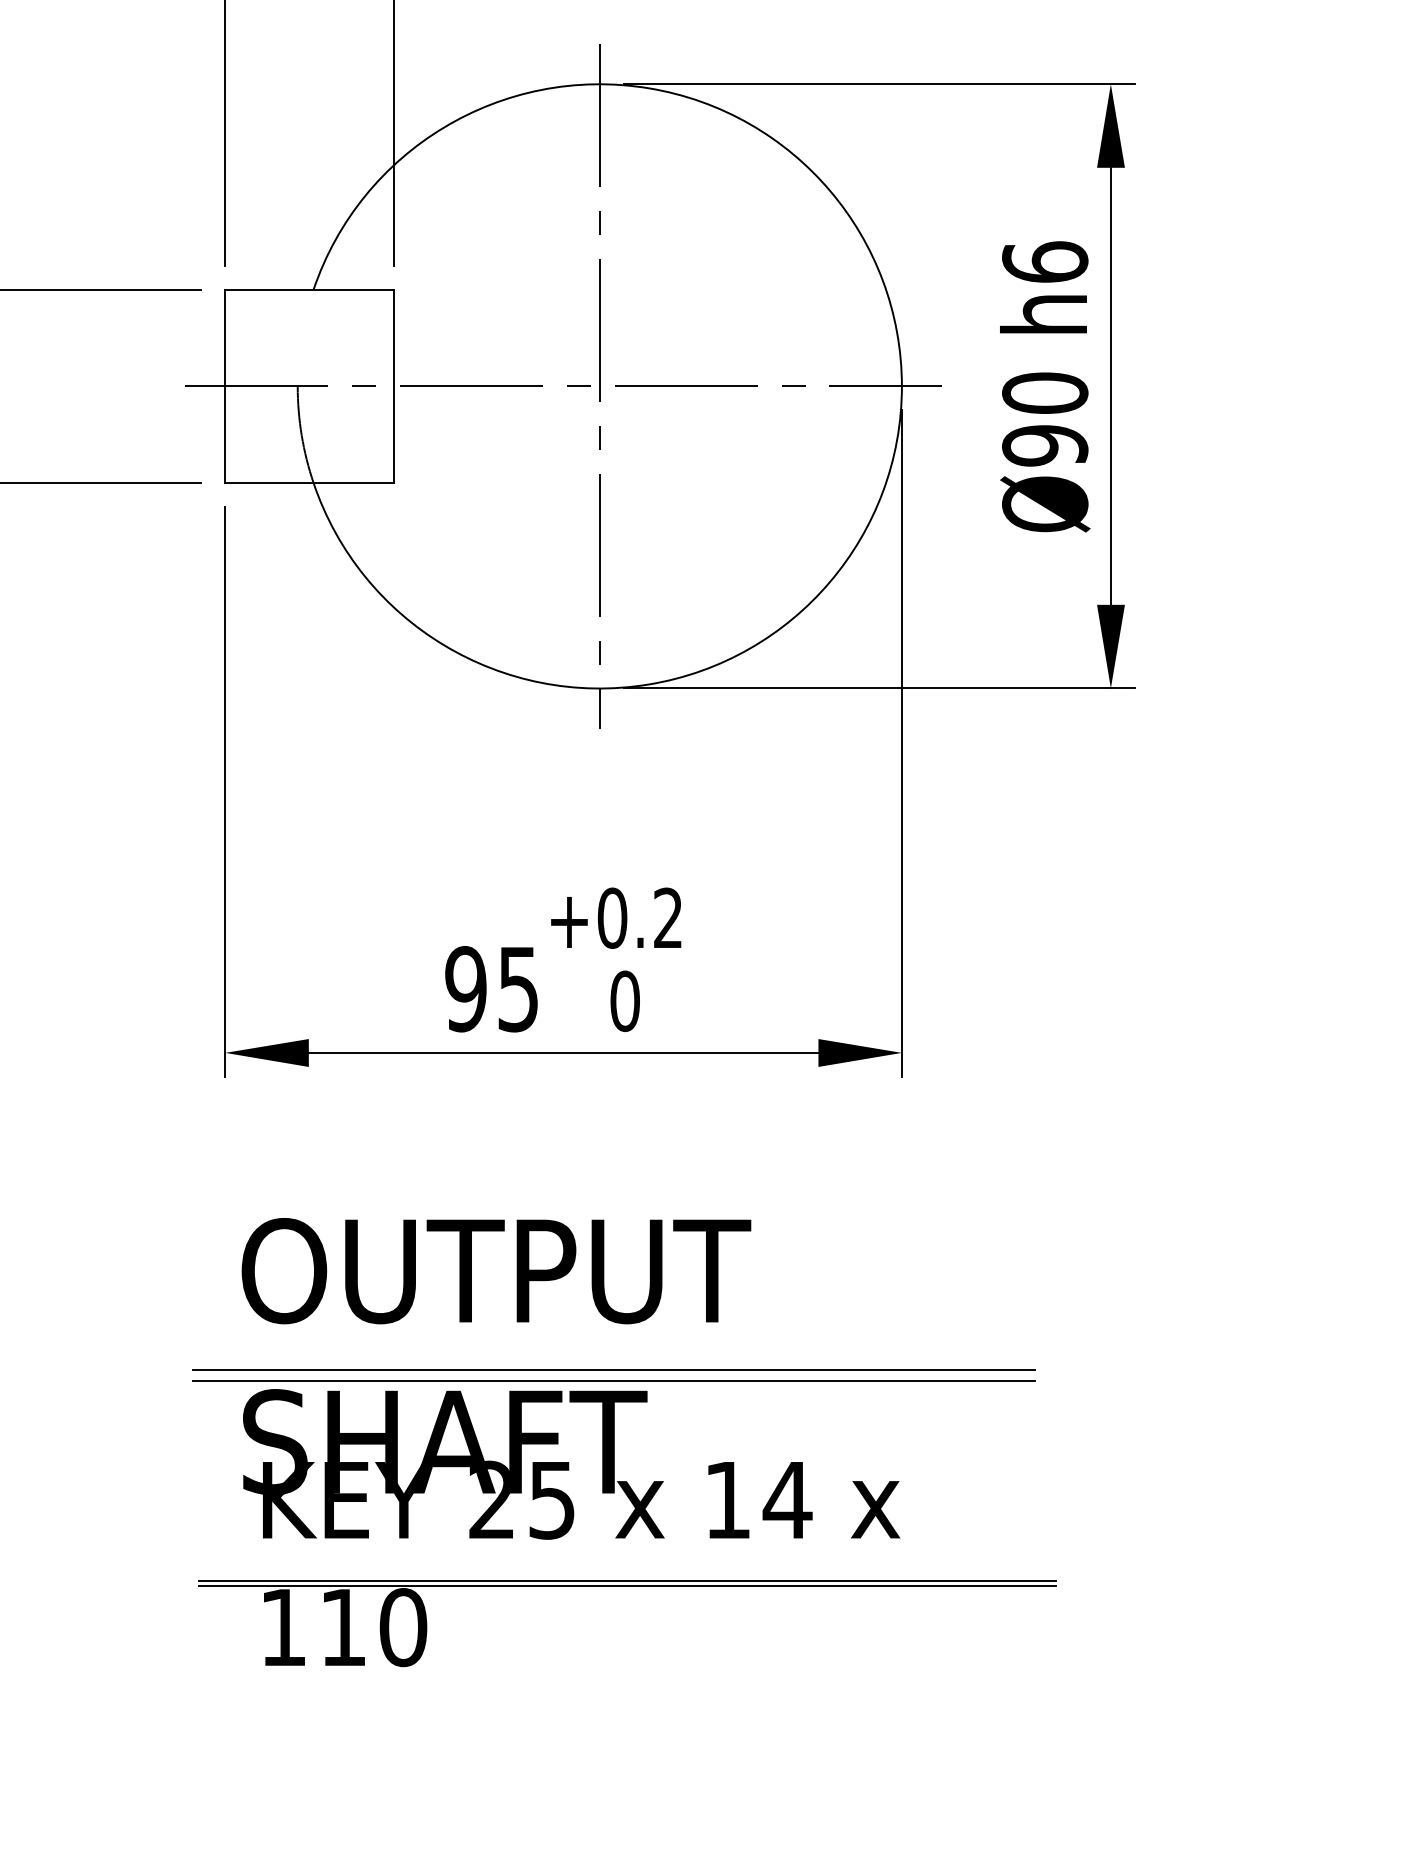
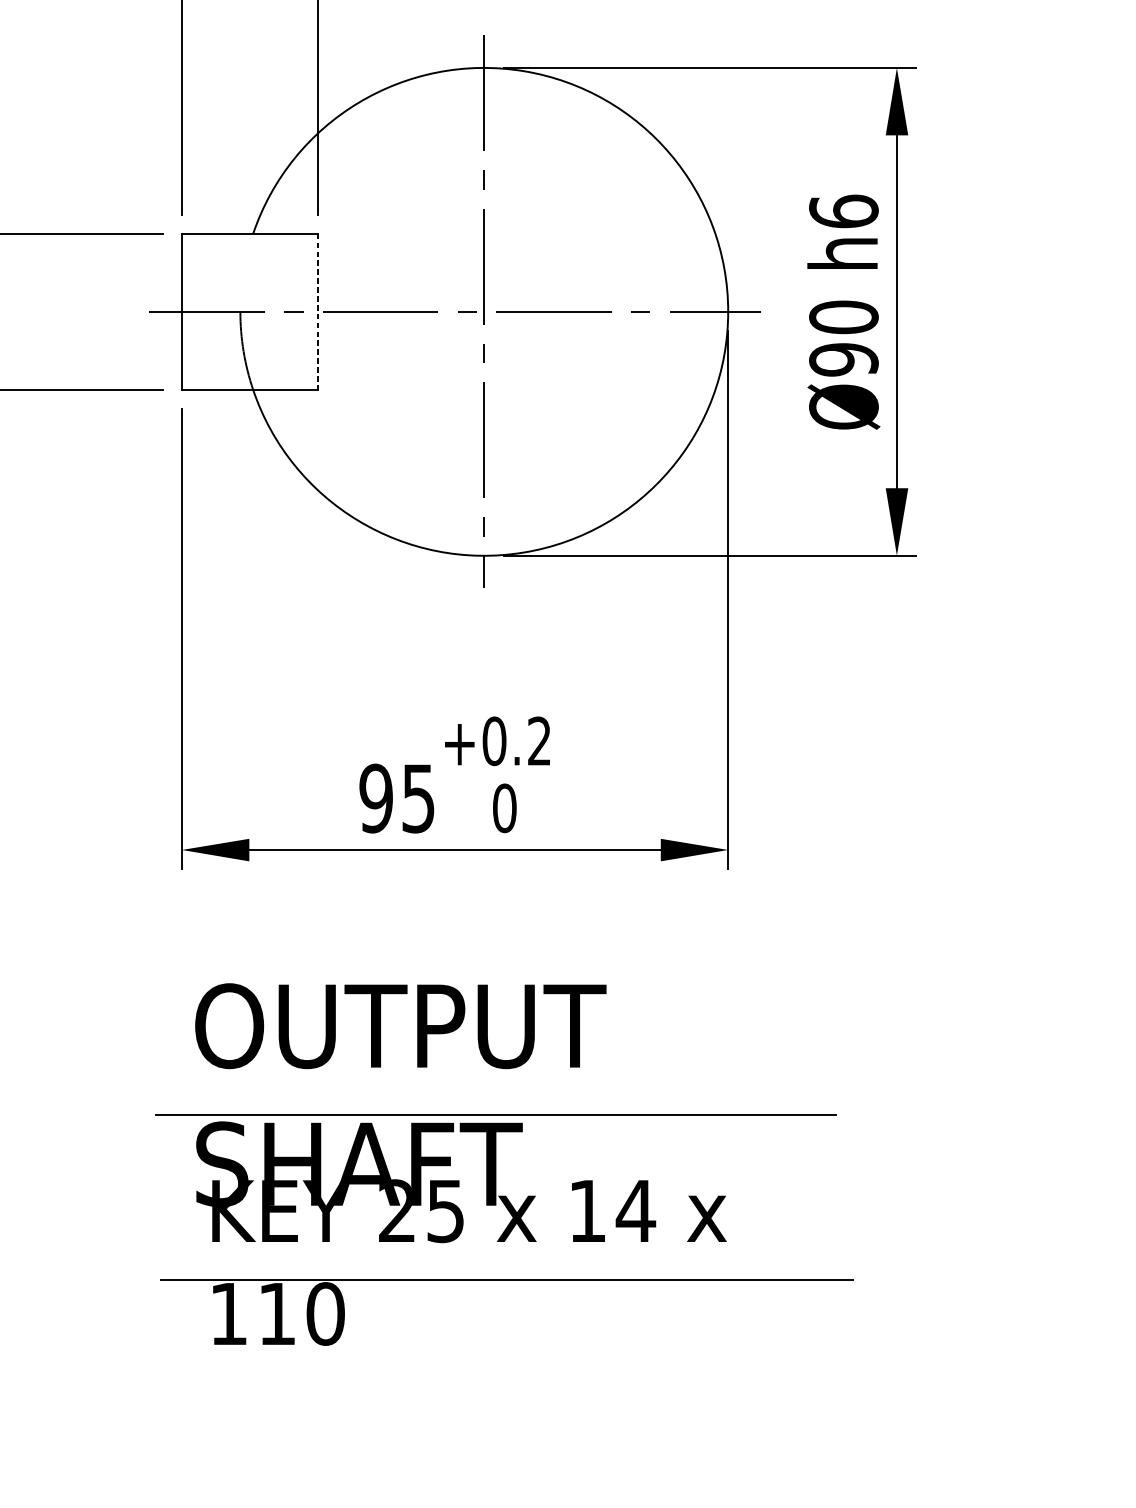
line: (394, 386) -> (318, 311), solid -> dashed
line: (613, 1369) -> (495, 1105), removed
line: (627, 1580) -> (506, 1275), removed

